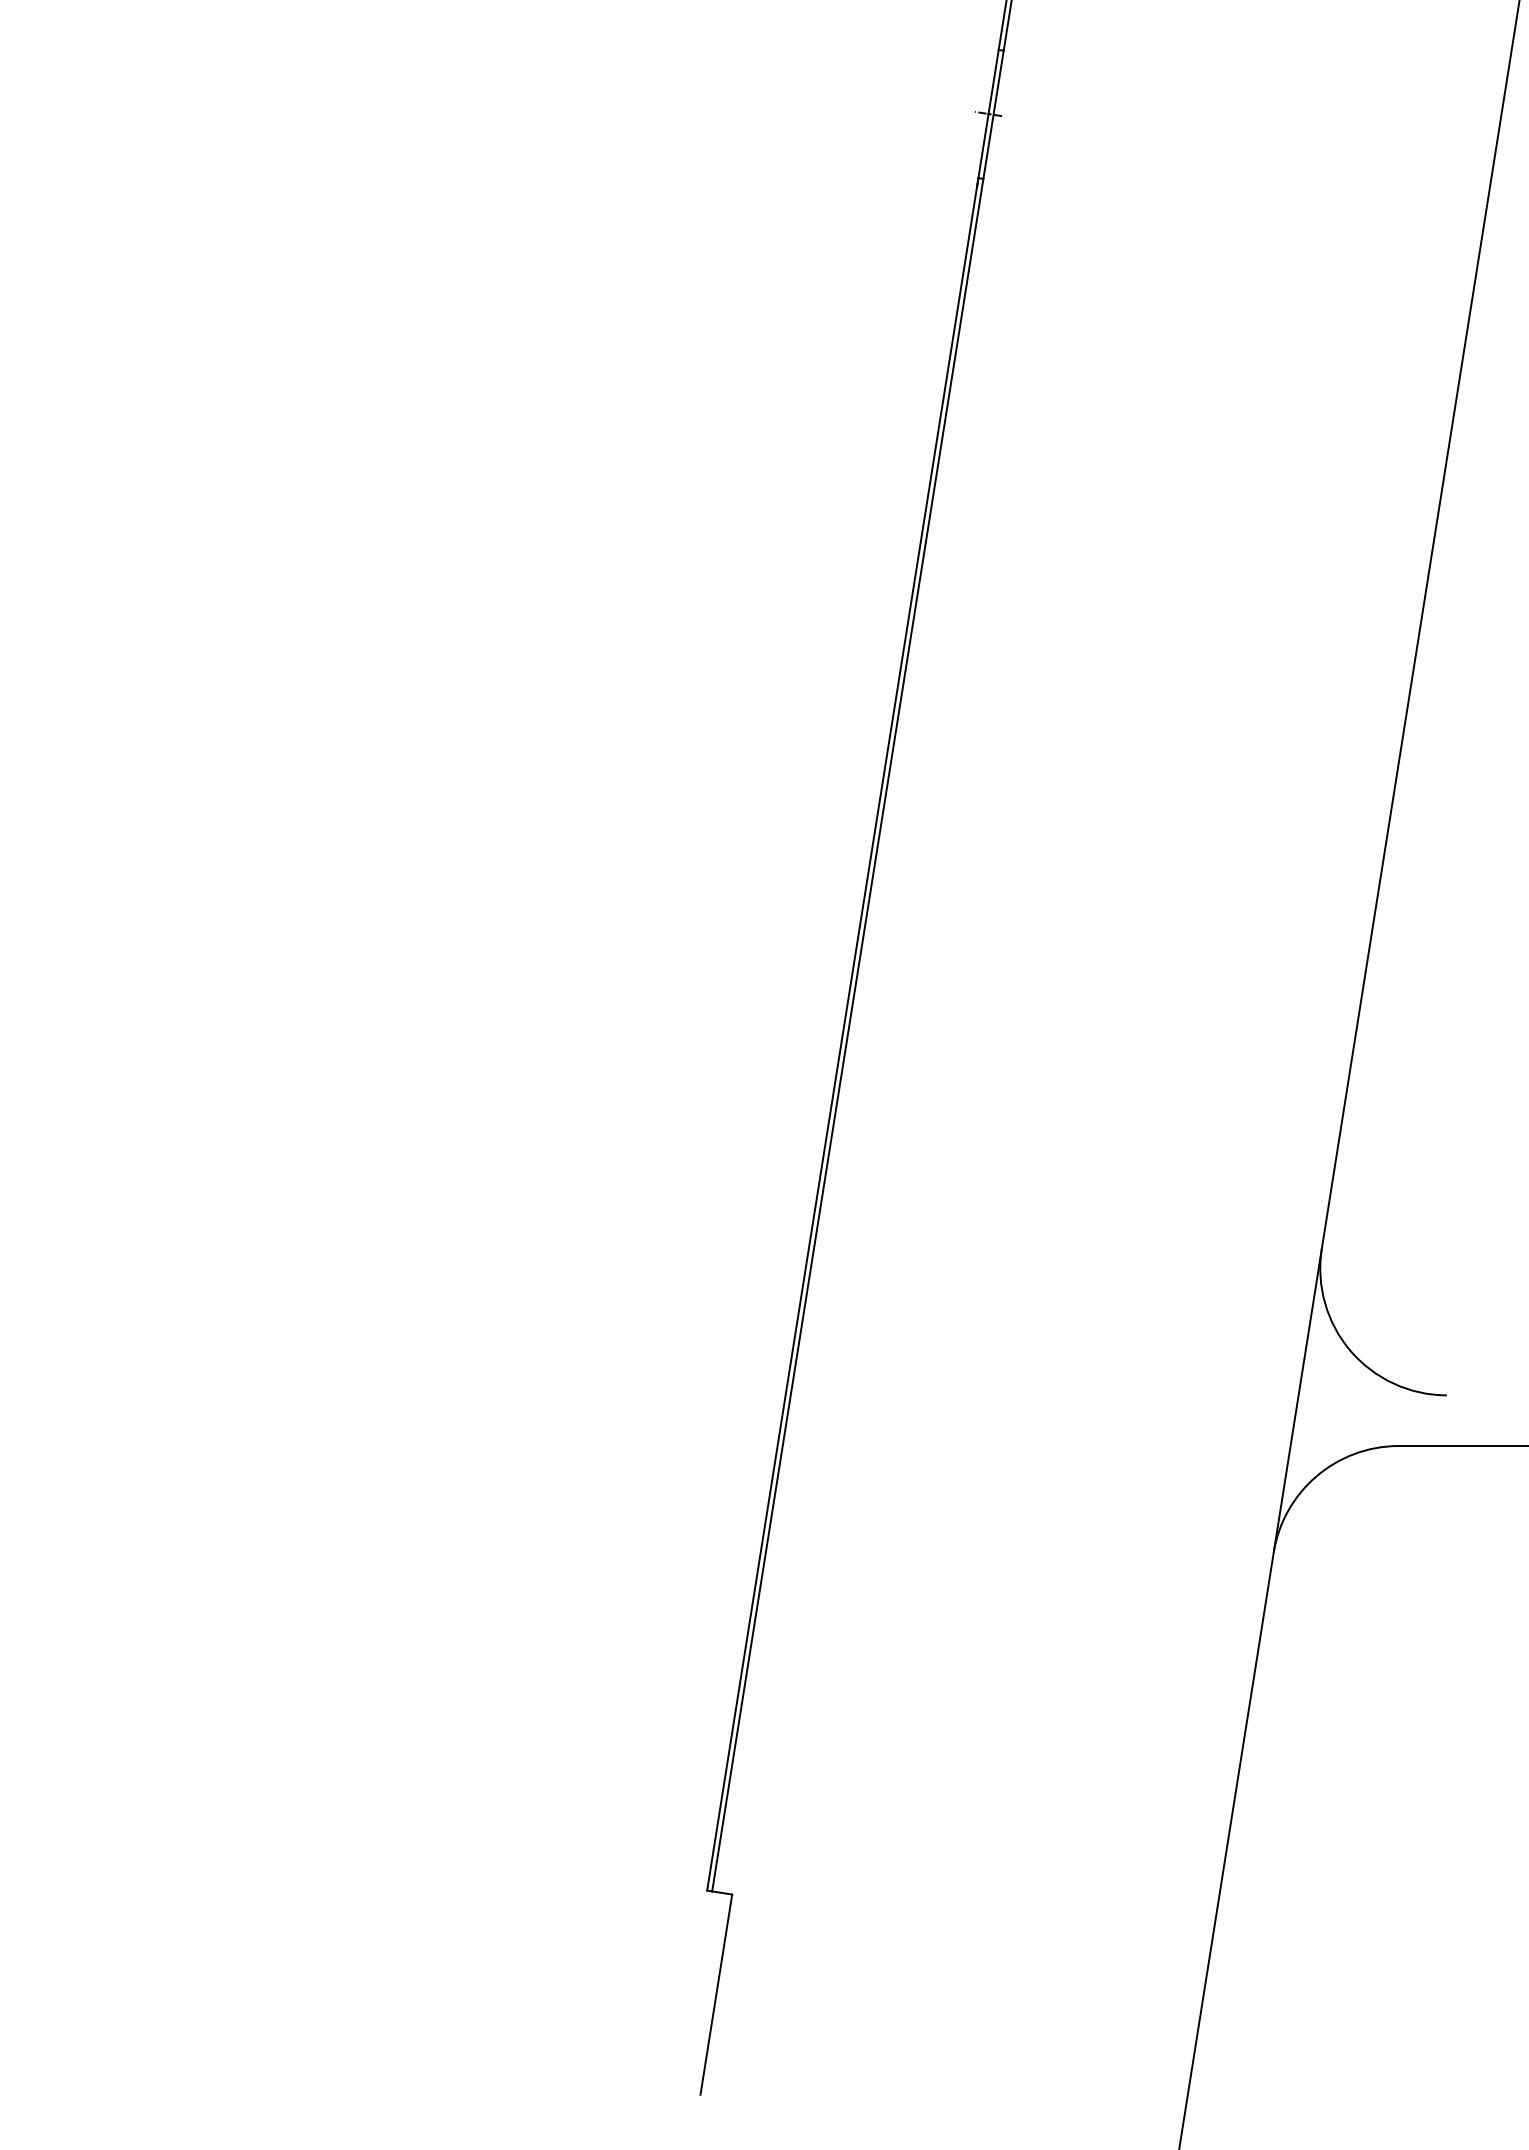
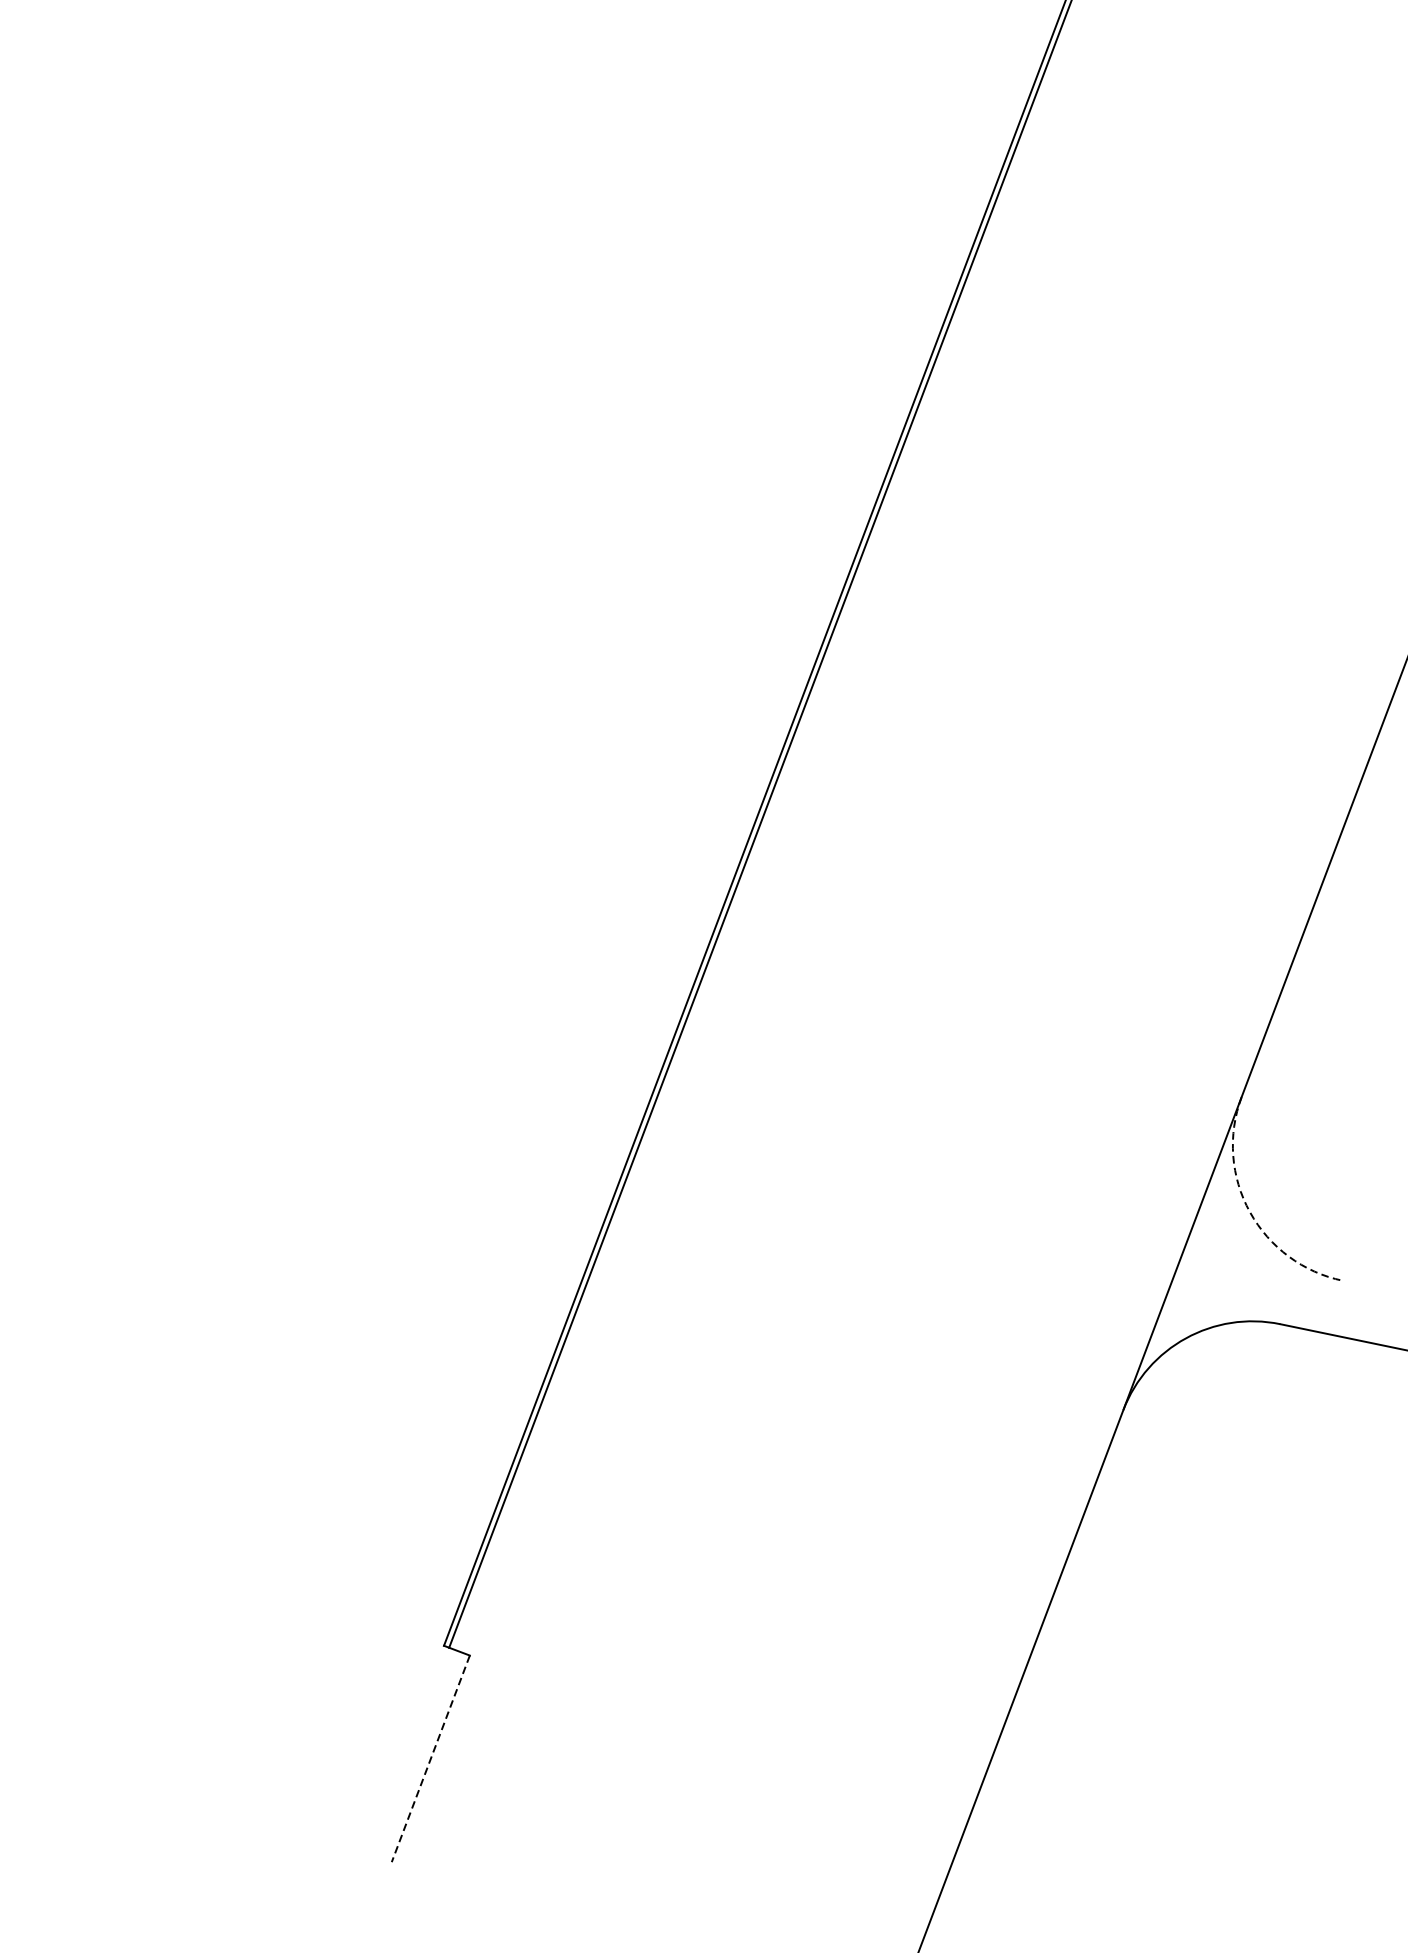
arc: (1350, 1351) -> (1249, 1212), solid -> dashed
line: (716, 1995) -> (430, 1759), solid -> dashed

